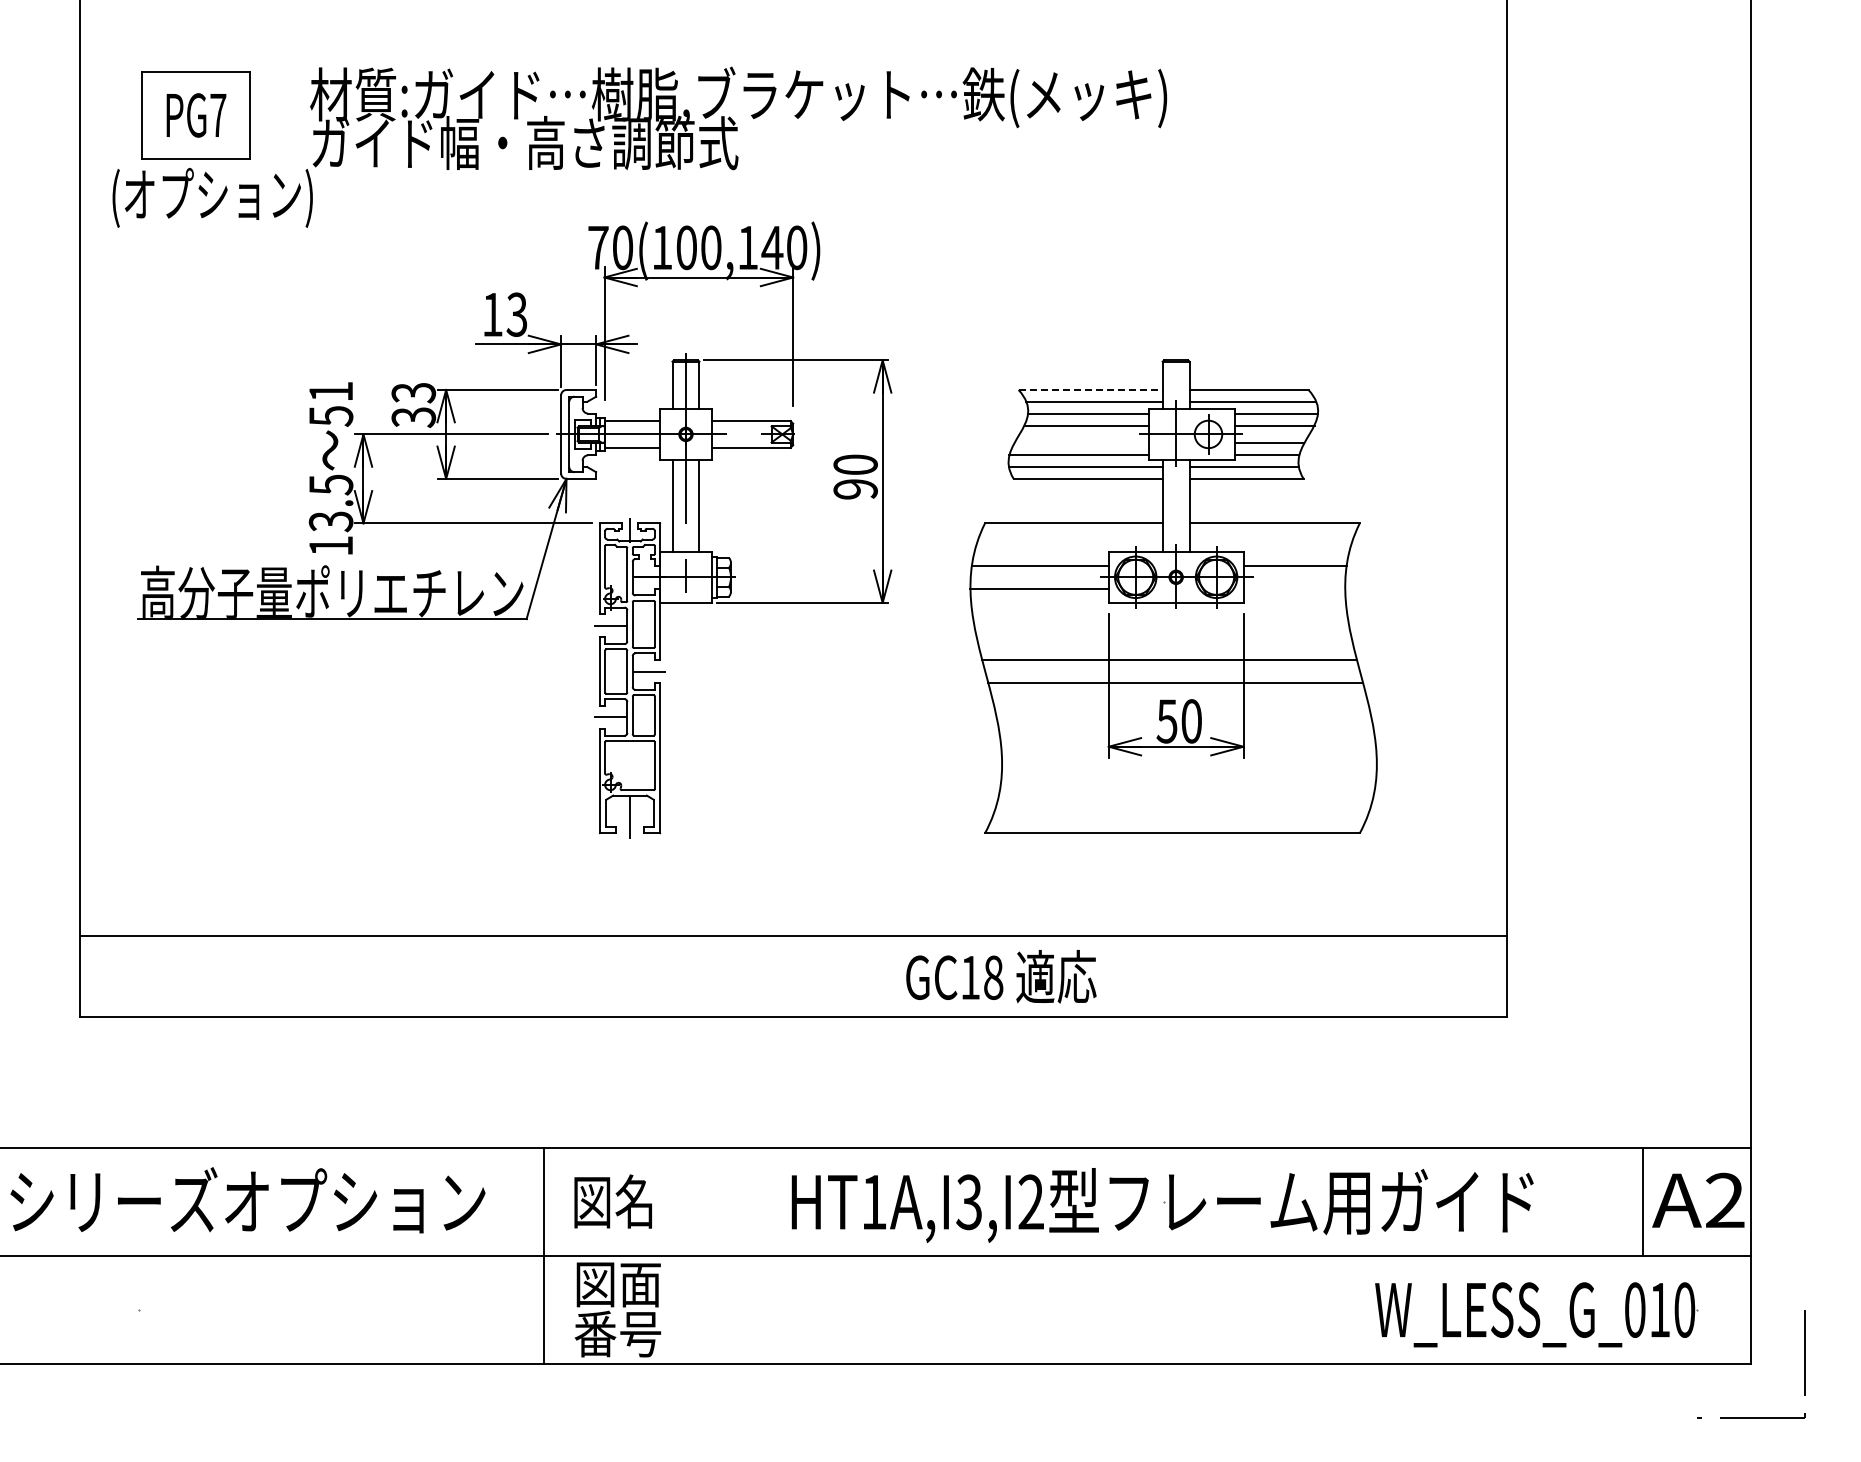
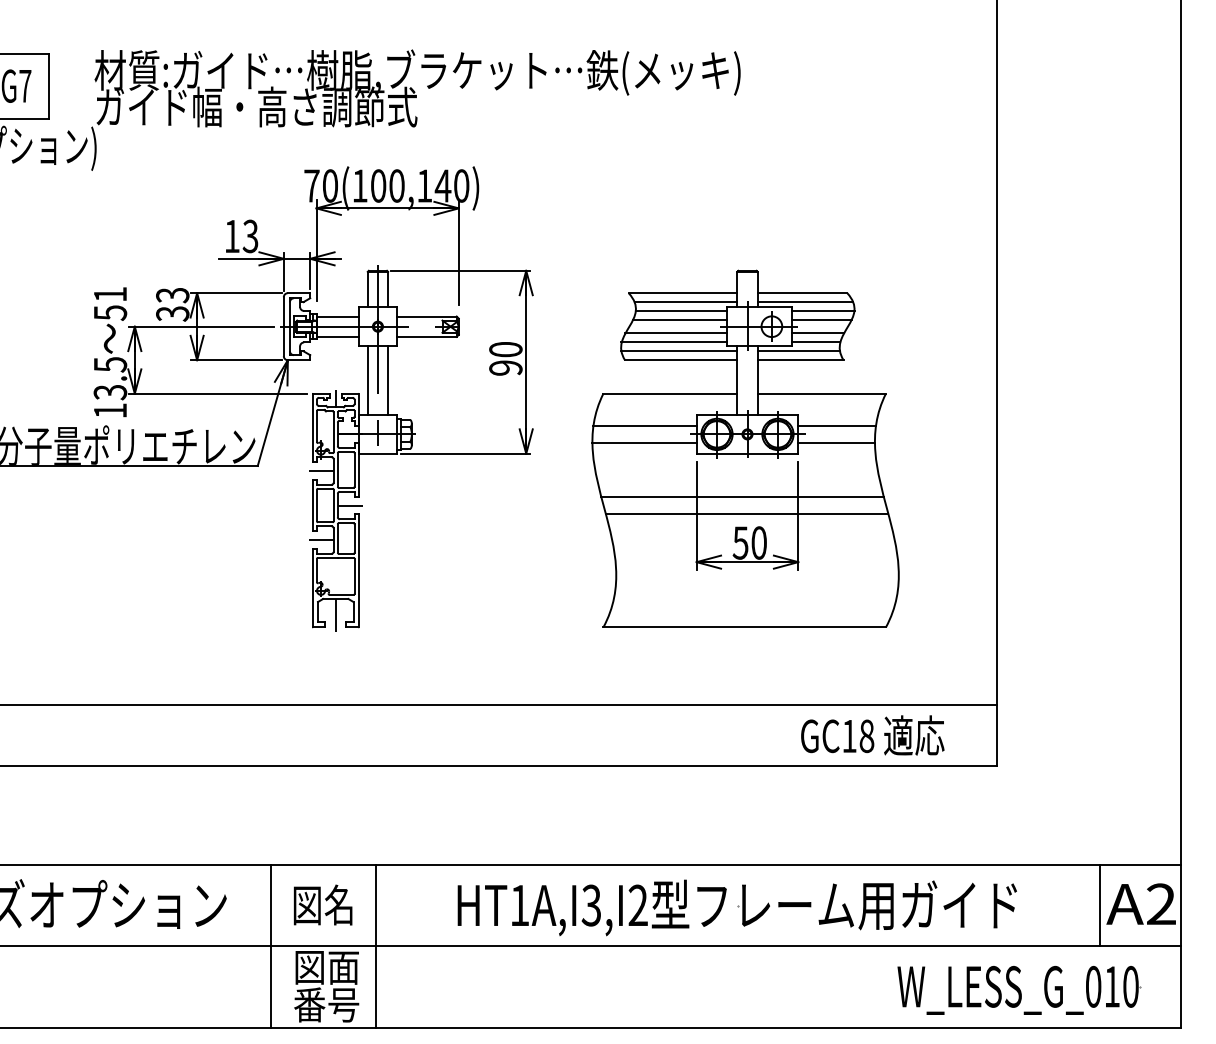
line: (1091, 389) -> (683, 292), dashed -> solid
line: (1081, 443) -> (676, 333), added
line: (1294, 588) -> (836, 442), added
text: (1001, 976) -> (872, 735), moved
line: (683, 1256) -> (376, 946), added

